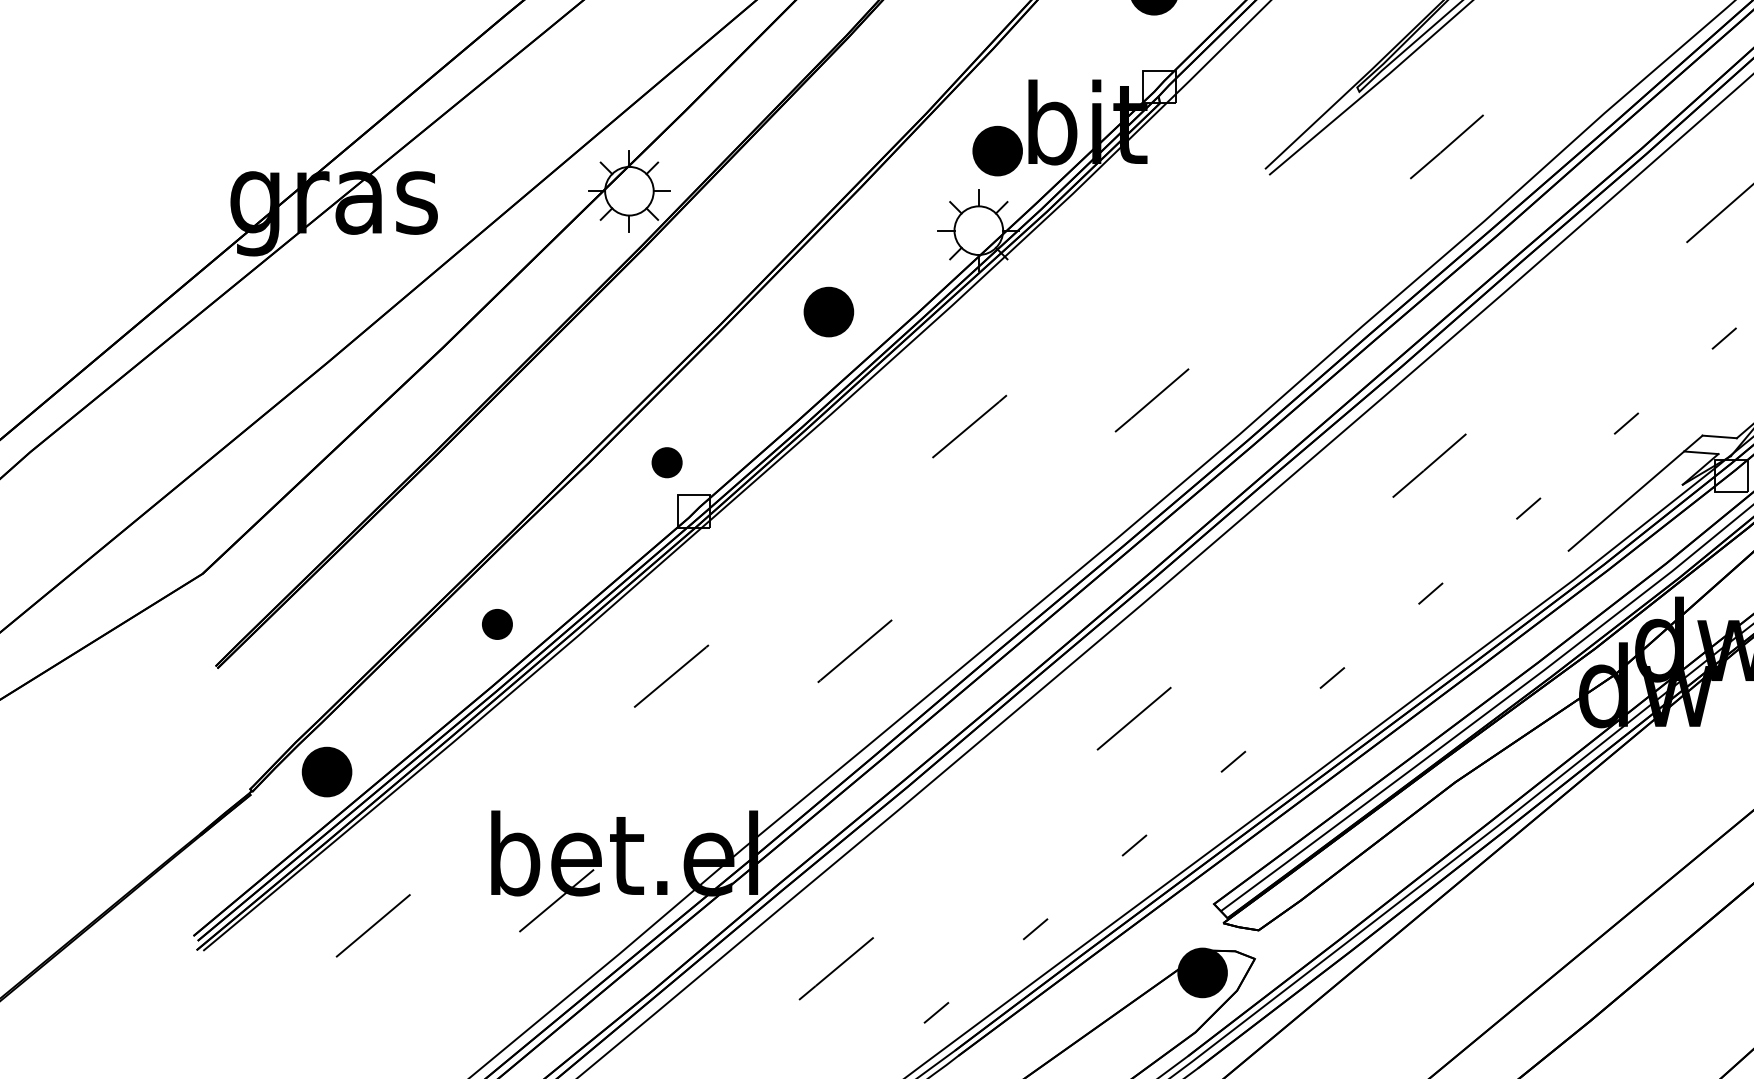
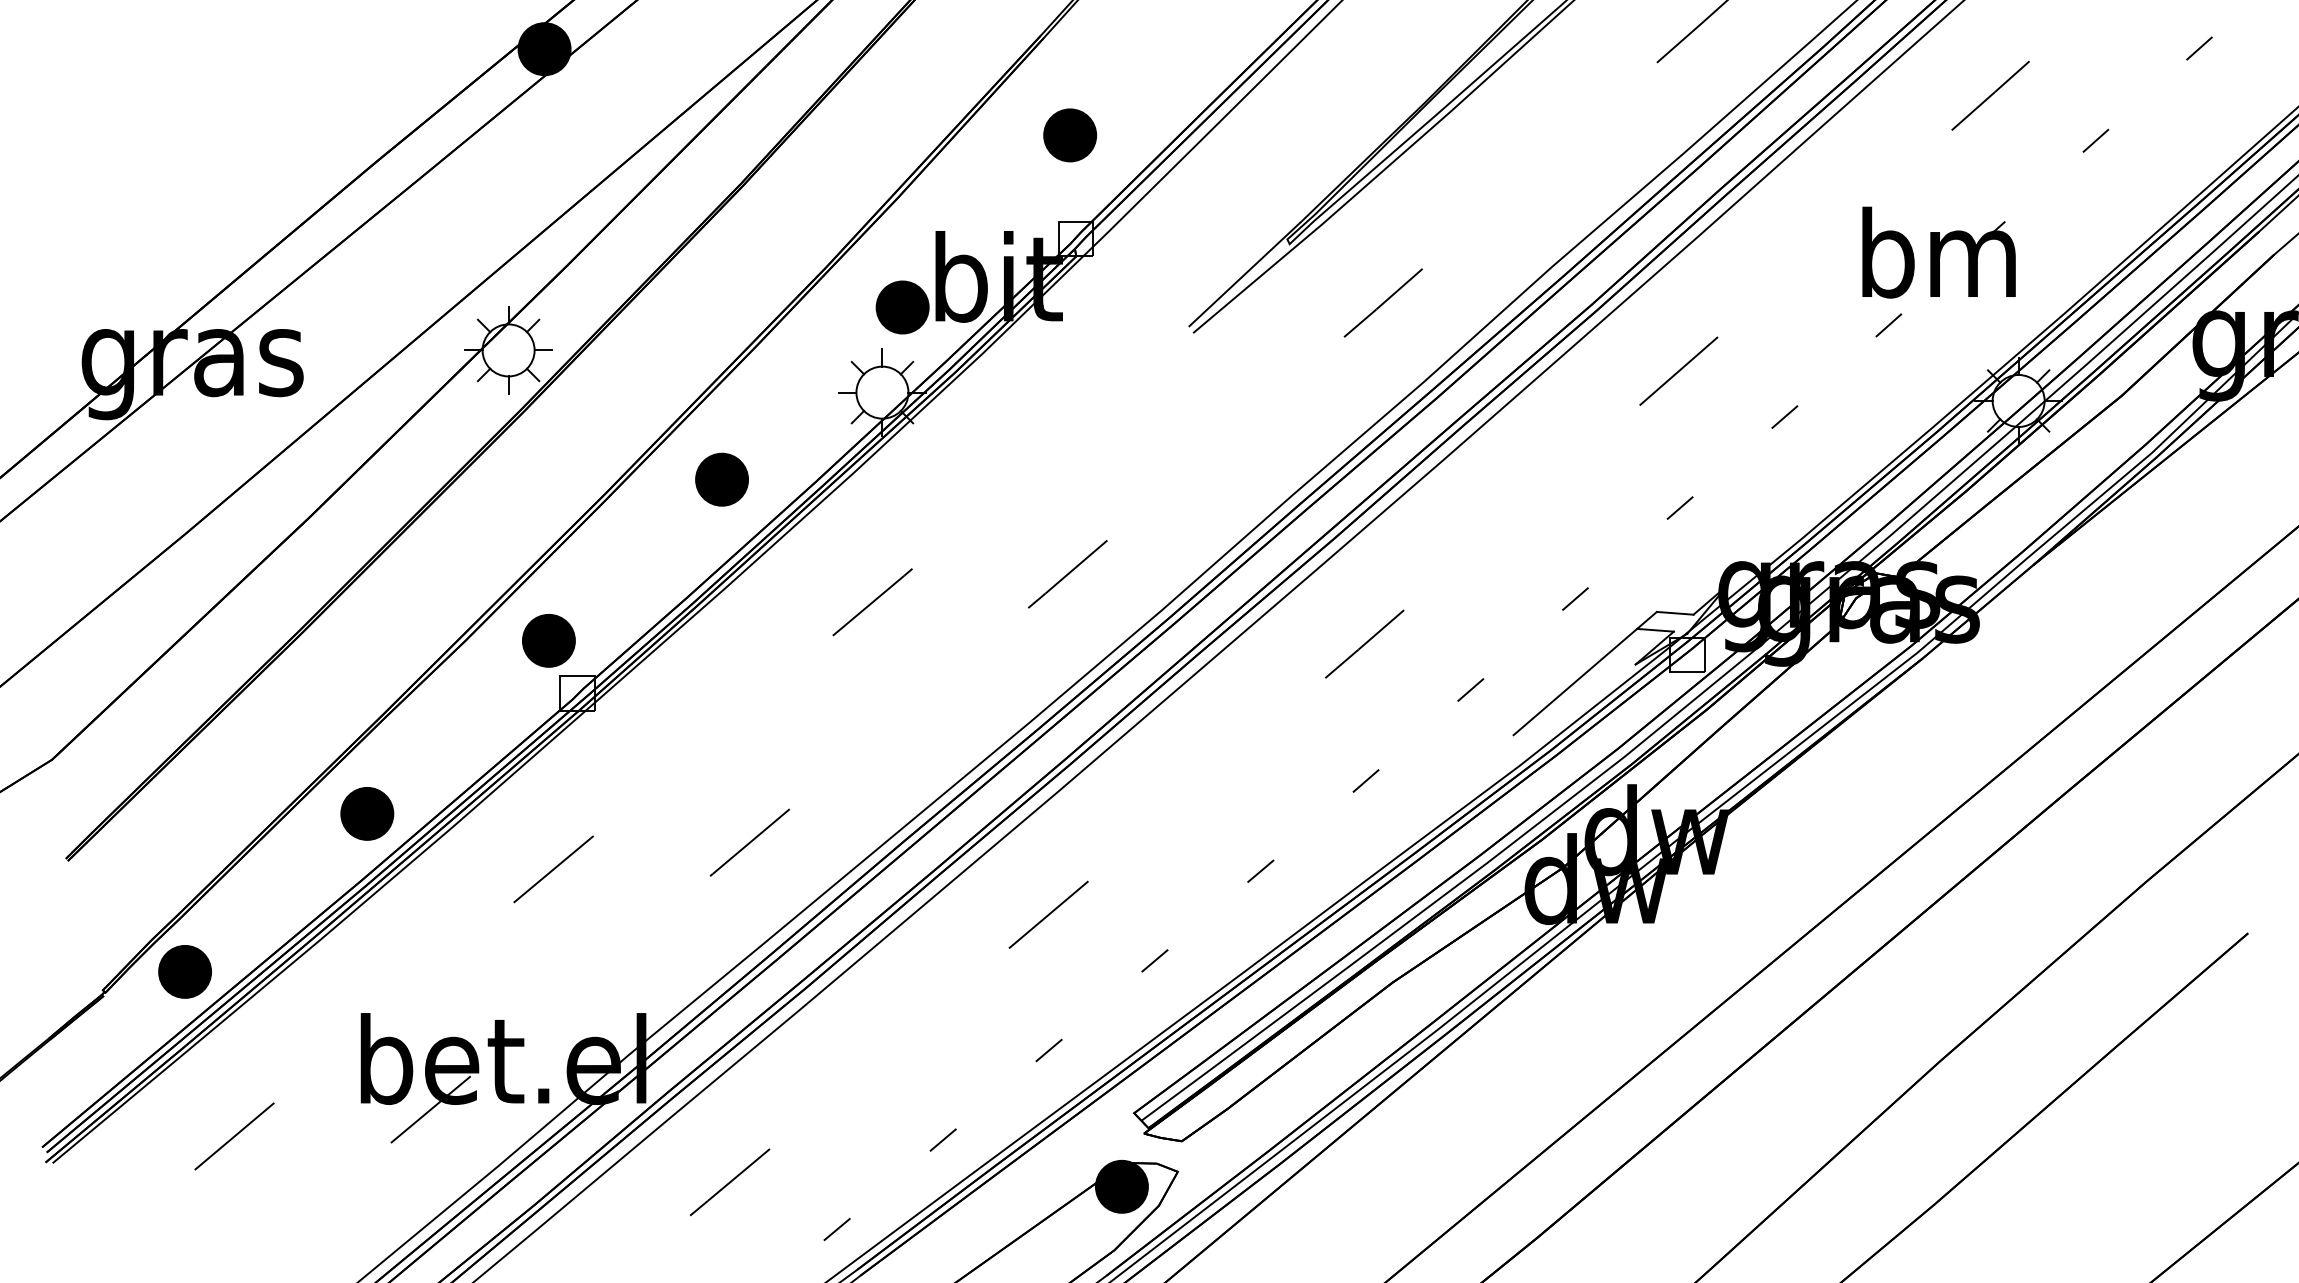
part: (666, 462) -> (548, 640), size x1.67
part: (497, 624) -> (367, 813), size x1.67

